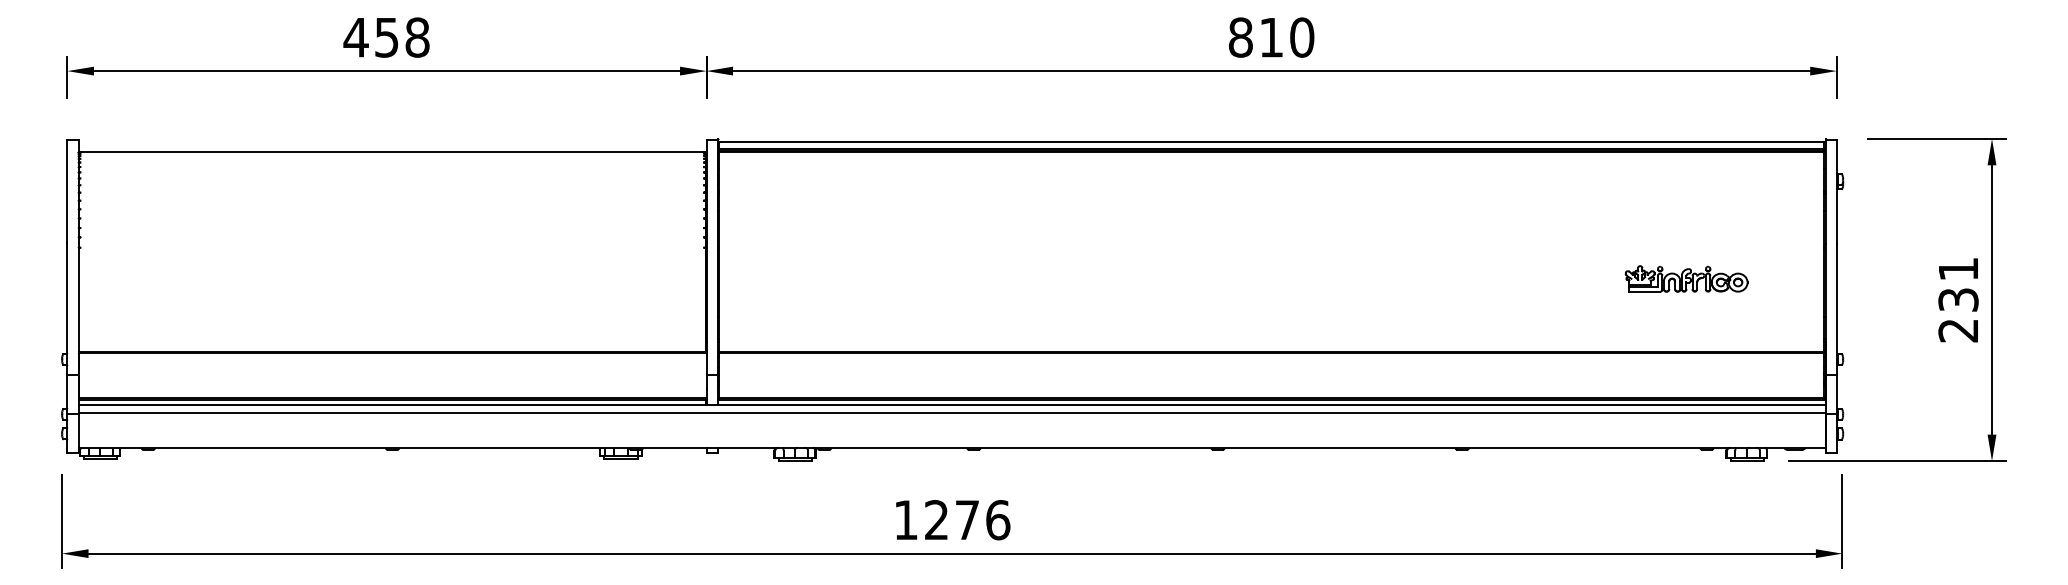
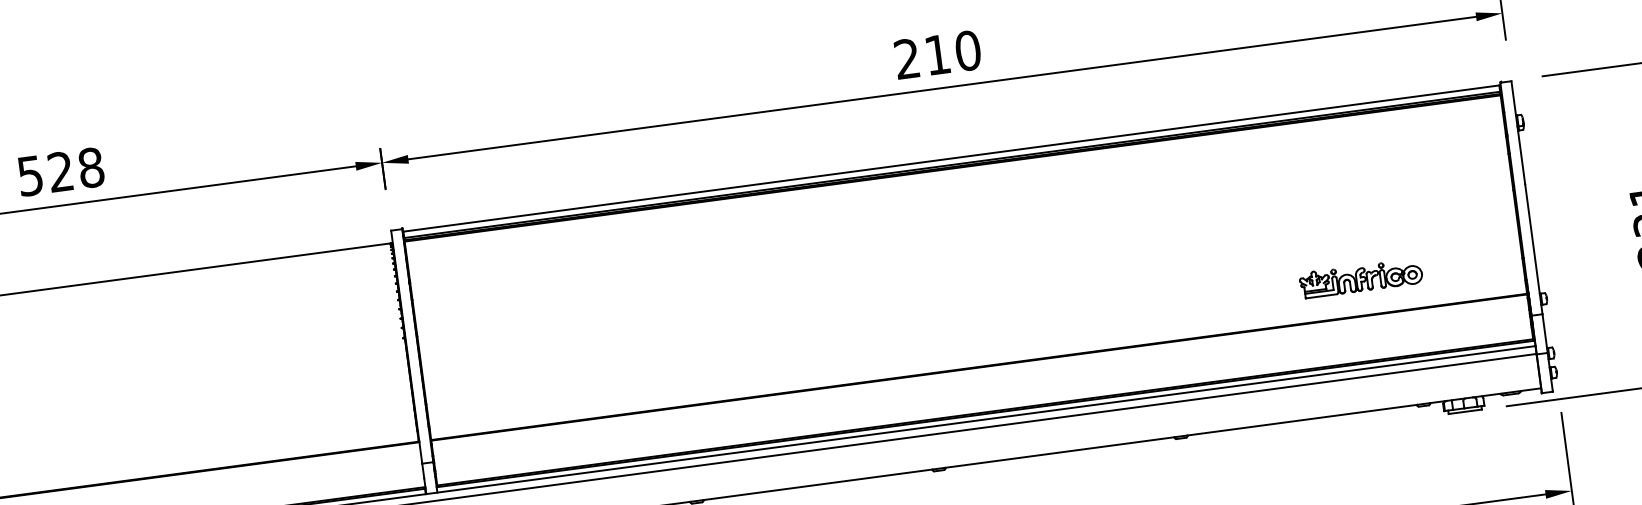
text: (370, 37) -> (44, 173), 458 -> 528
text: (1240, 37) -> (906, 58), 810 -> 210
part: (1686, 278) -> (1360, 277), moved

